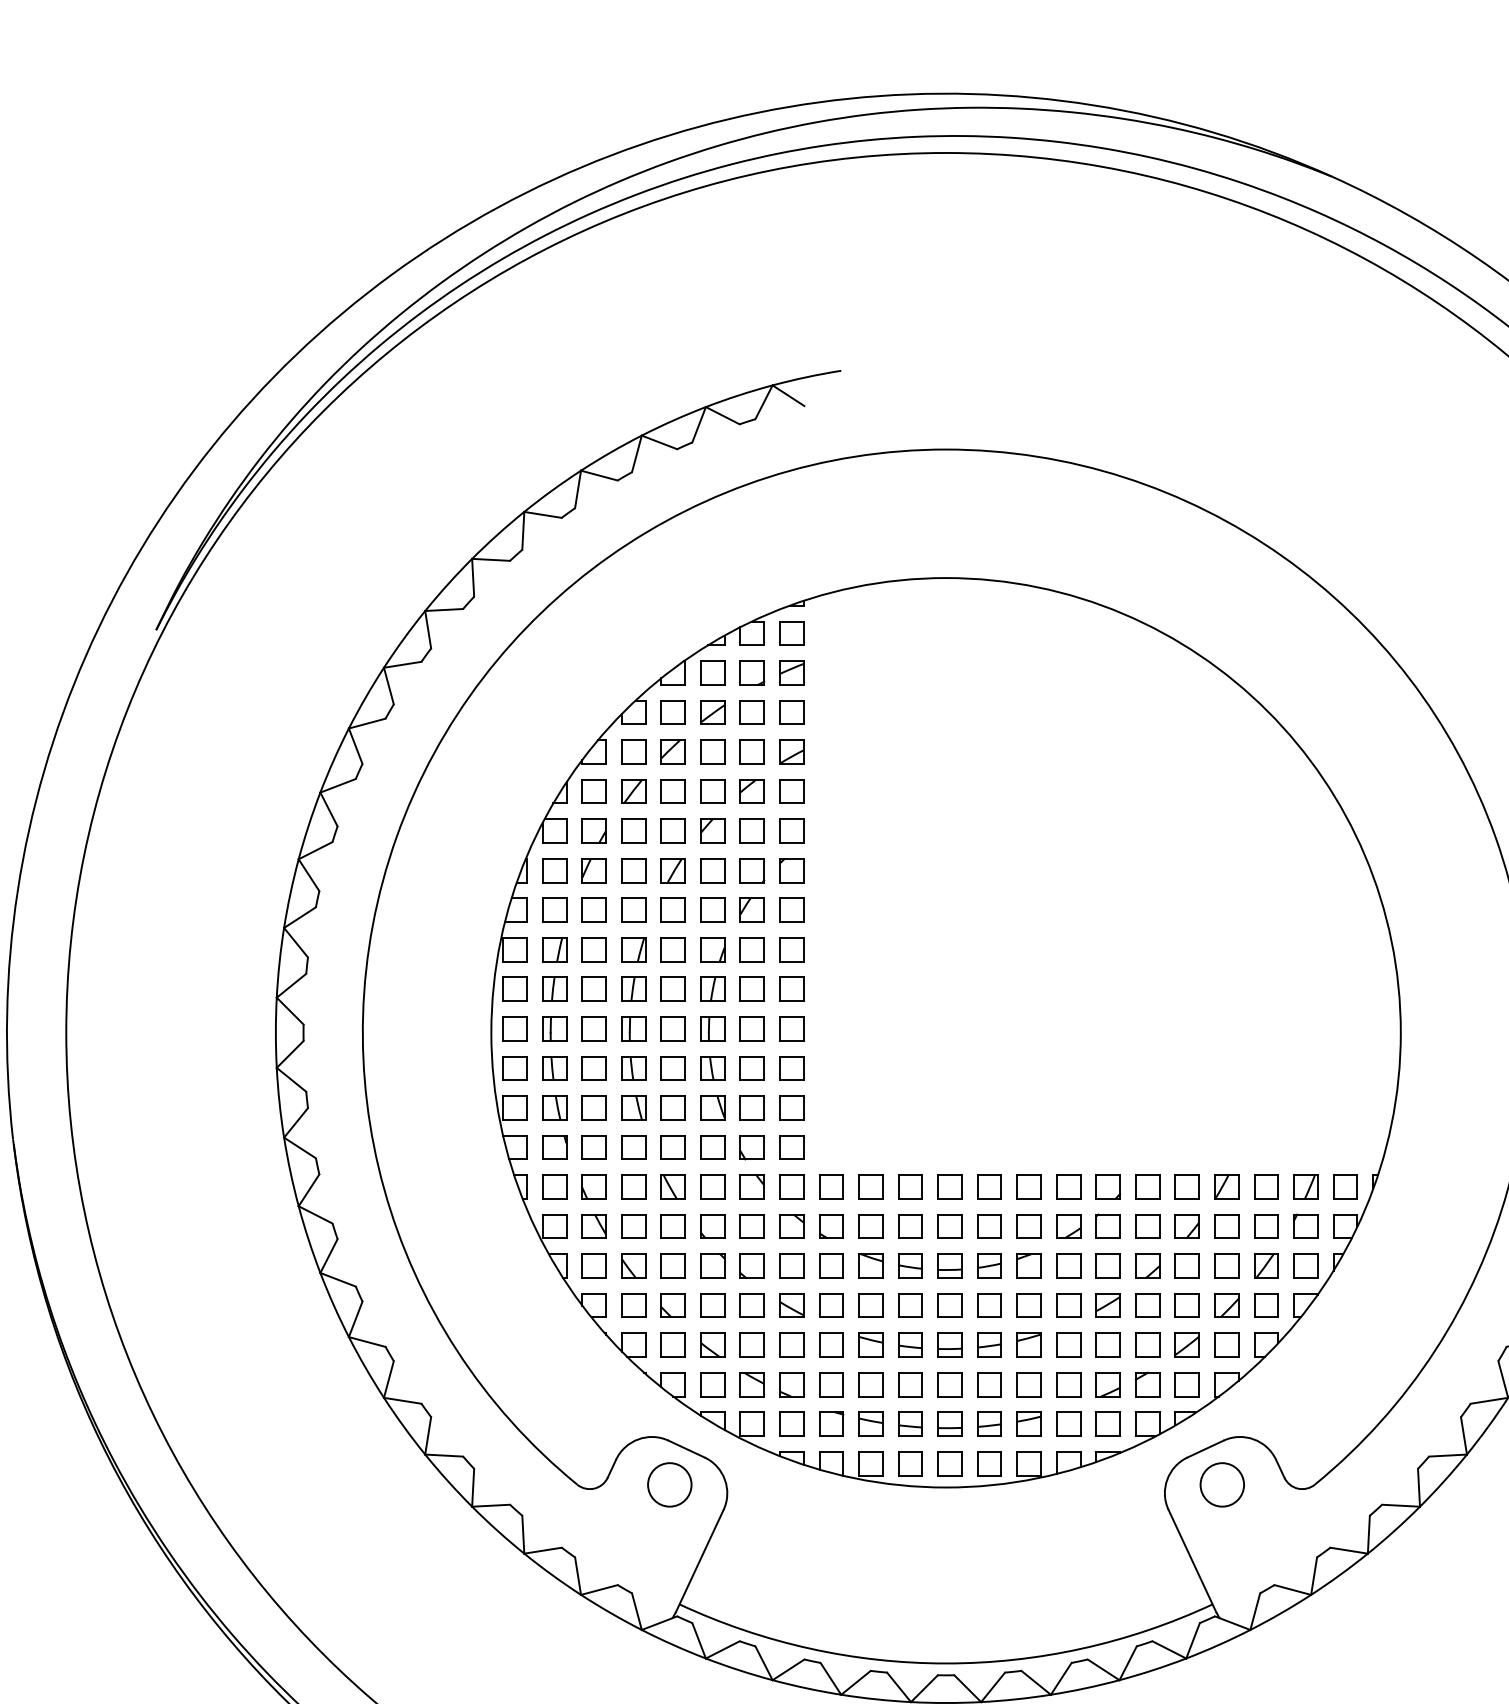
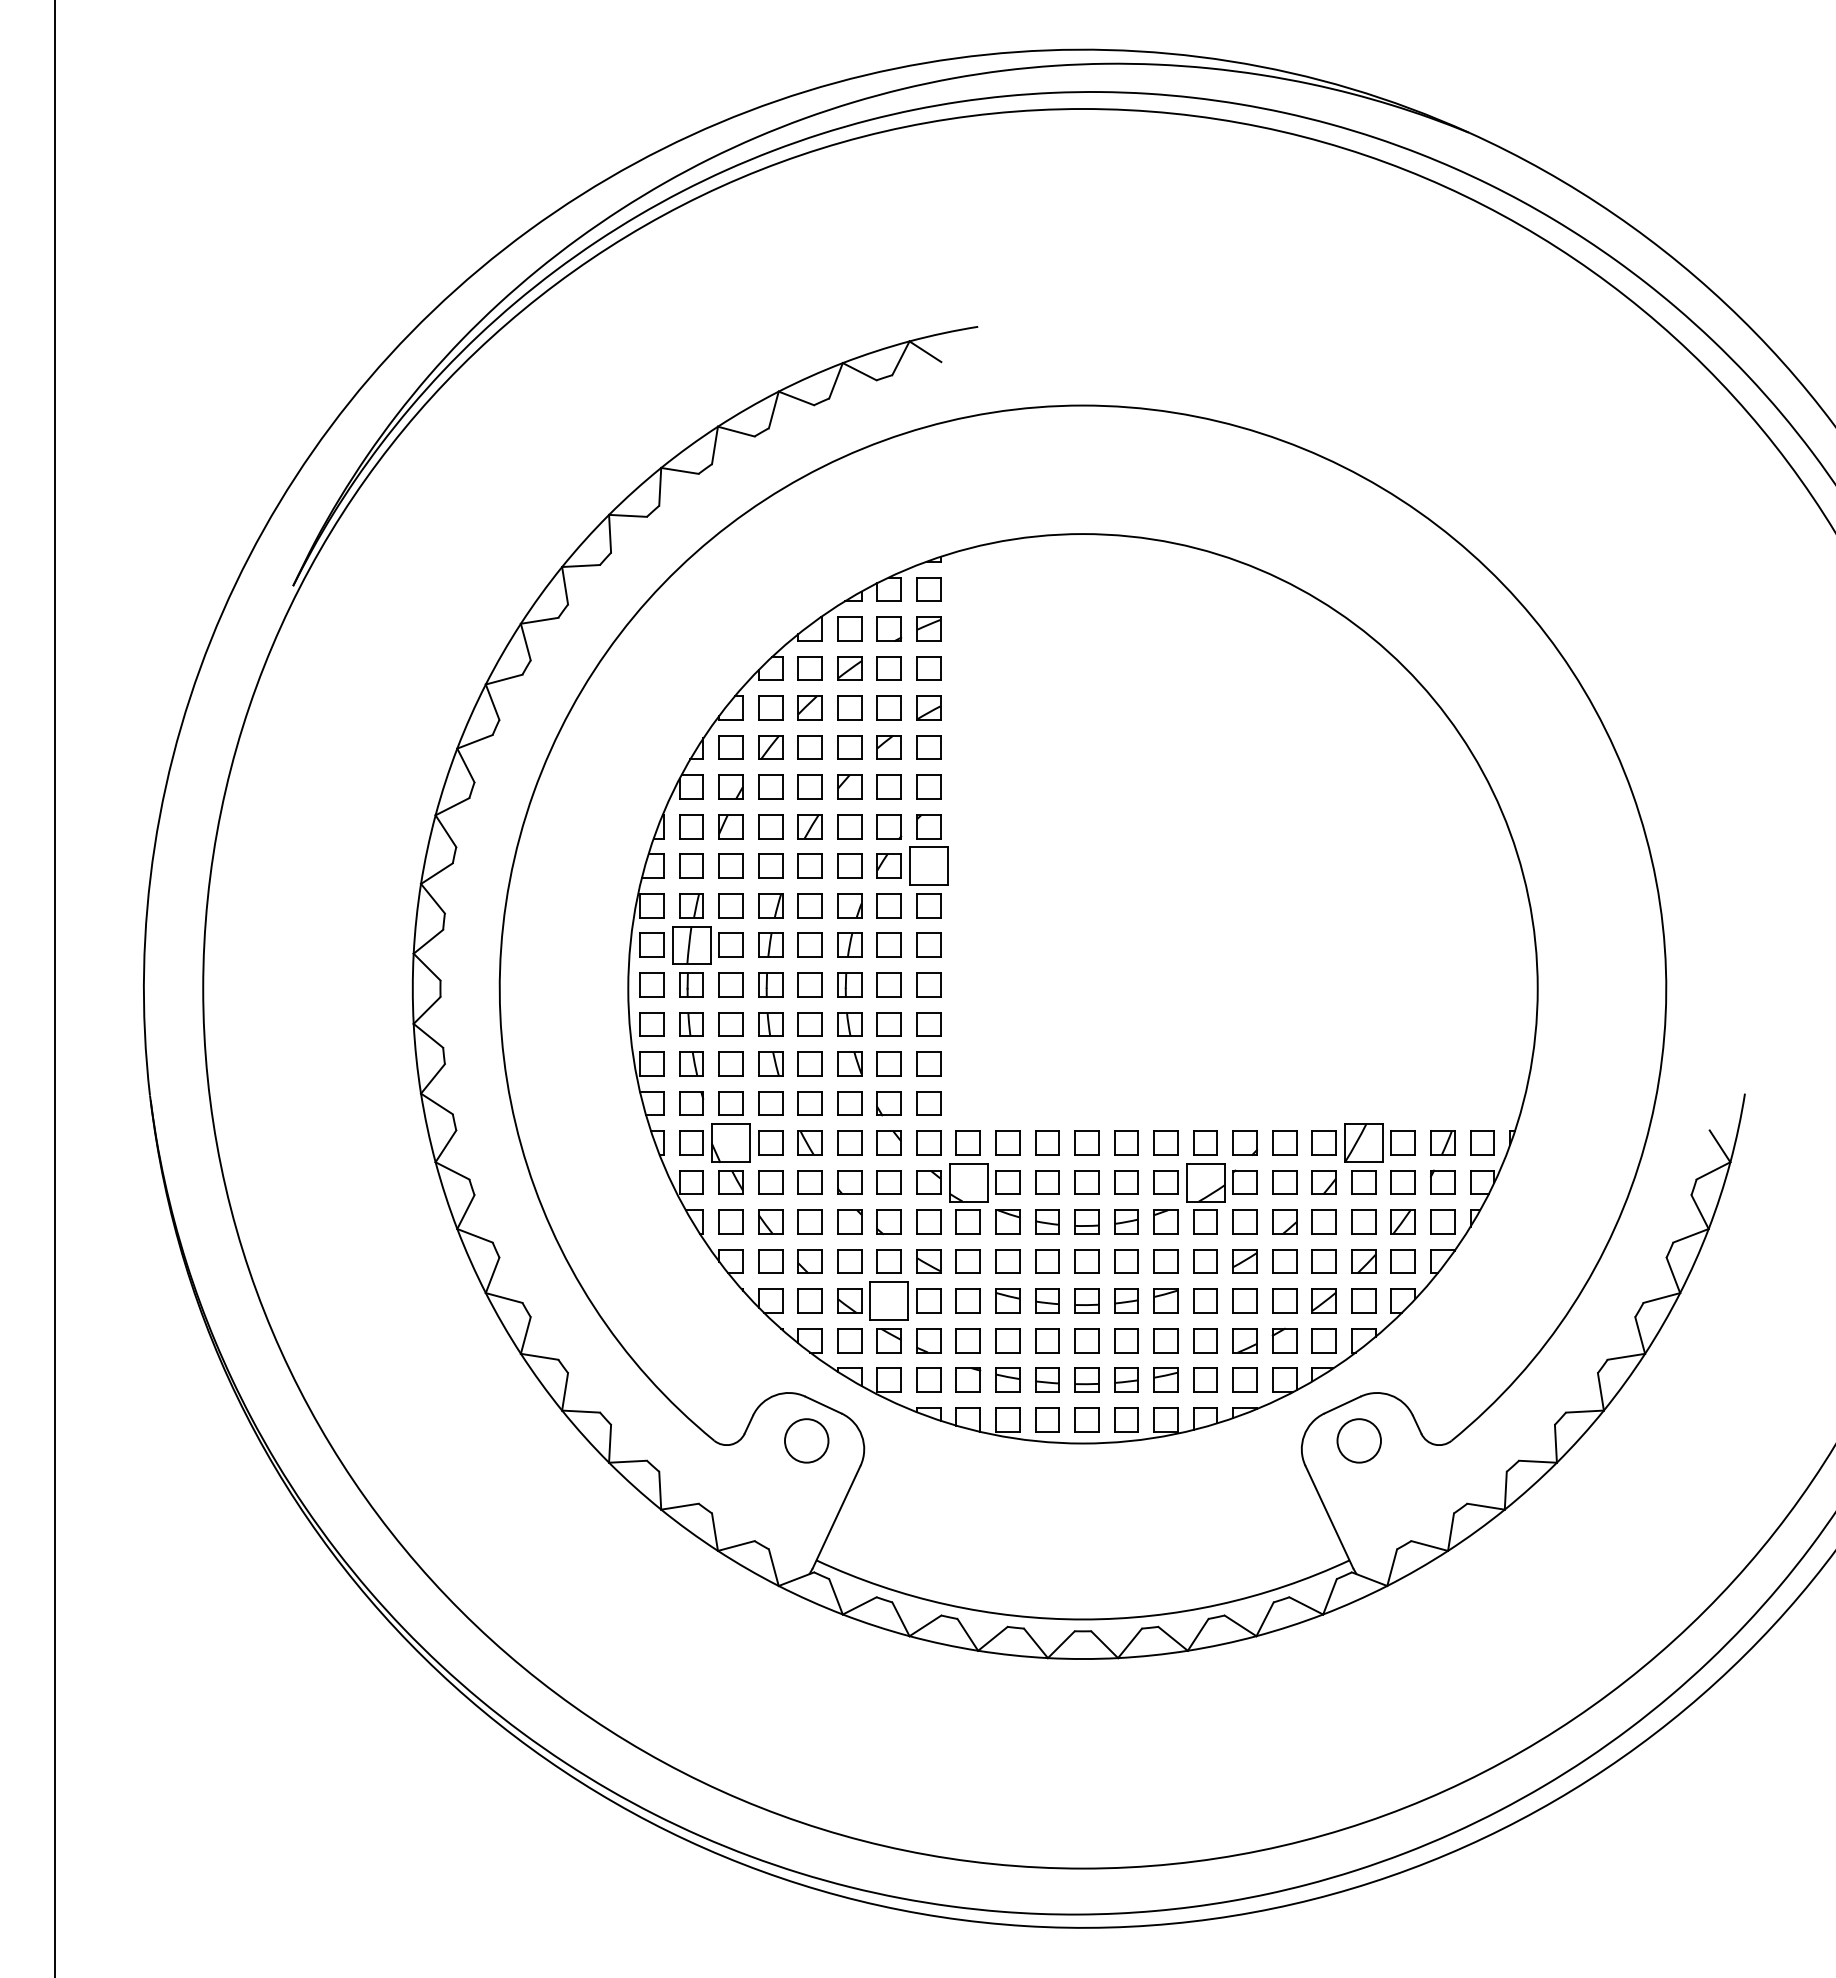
part: (791, 909) -> (928, 865), size x1.6
part: (554, 988) -> (691, 944), size x1.6
part: (593, 1186) -> (730, 1142), size x1.6
part: (1226, 1186) -> (1363, 1142), size x1.6
part: (830, 1226) -> (967, 1182), size x1.6
part: (1068, 1226) -> (1205, 1182), size x1.6
part: (751, 1344) -> (888, 1300), size x1.6

